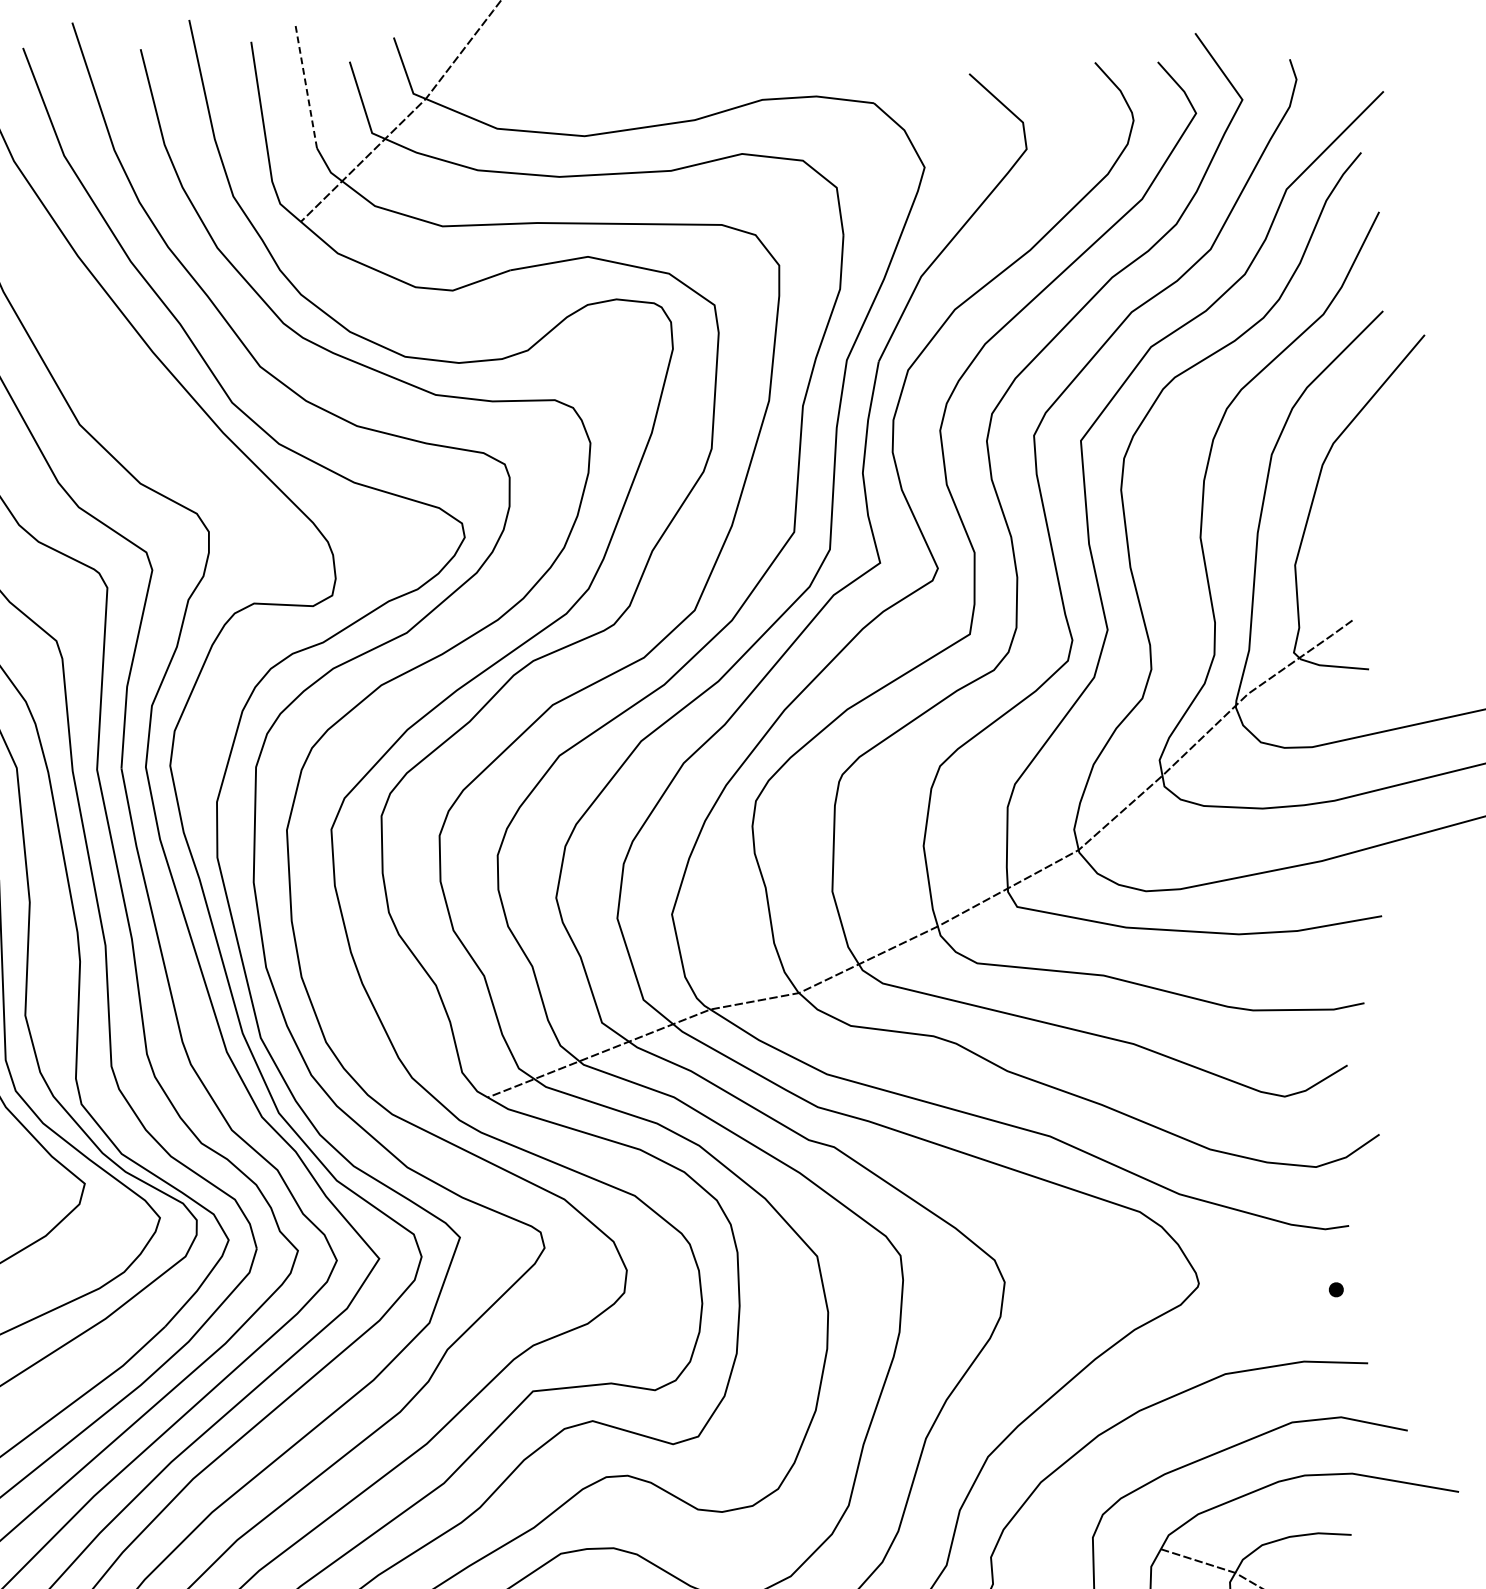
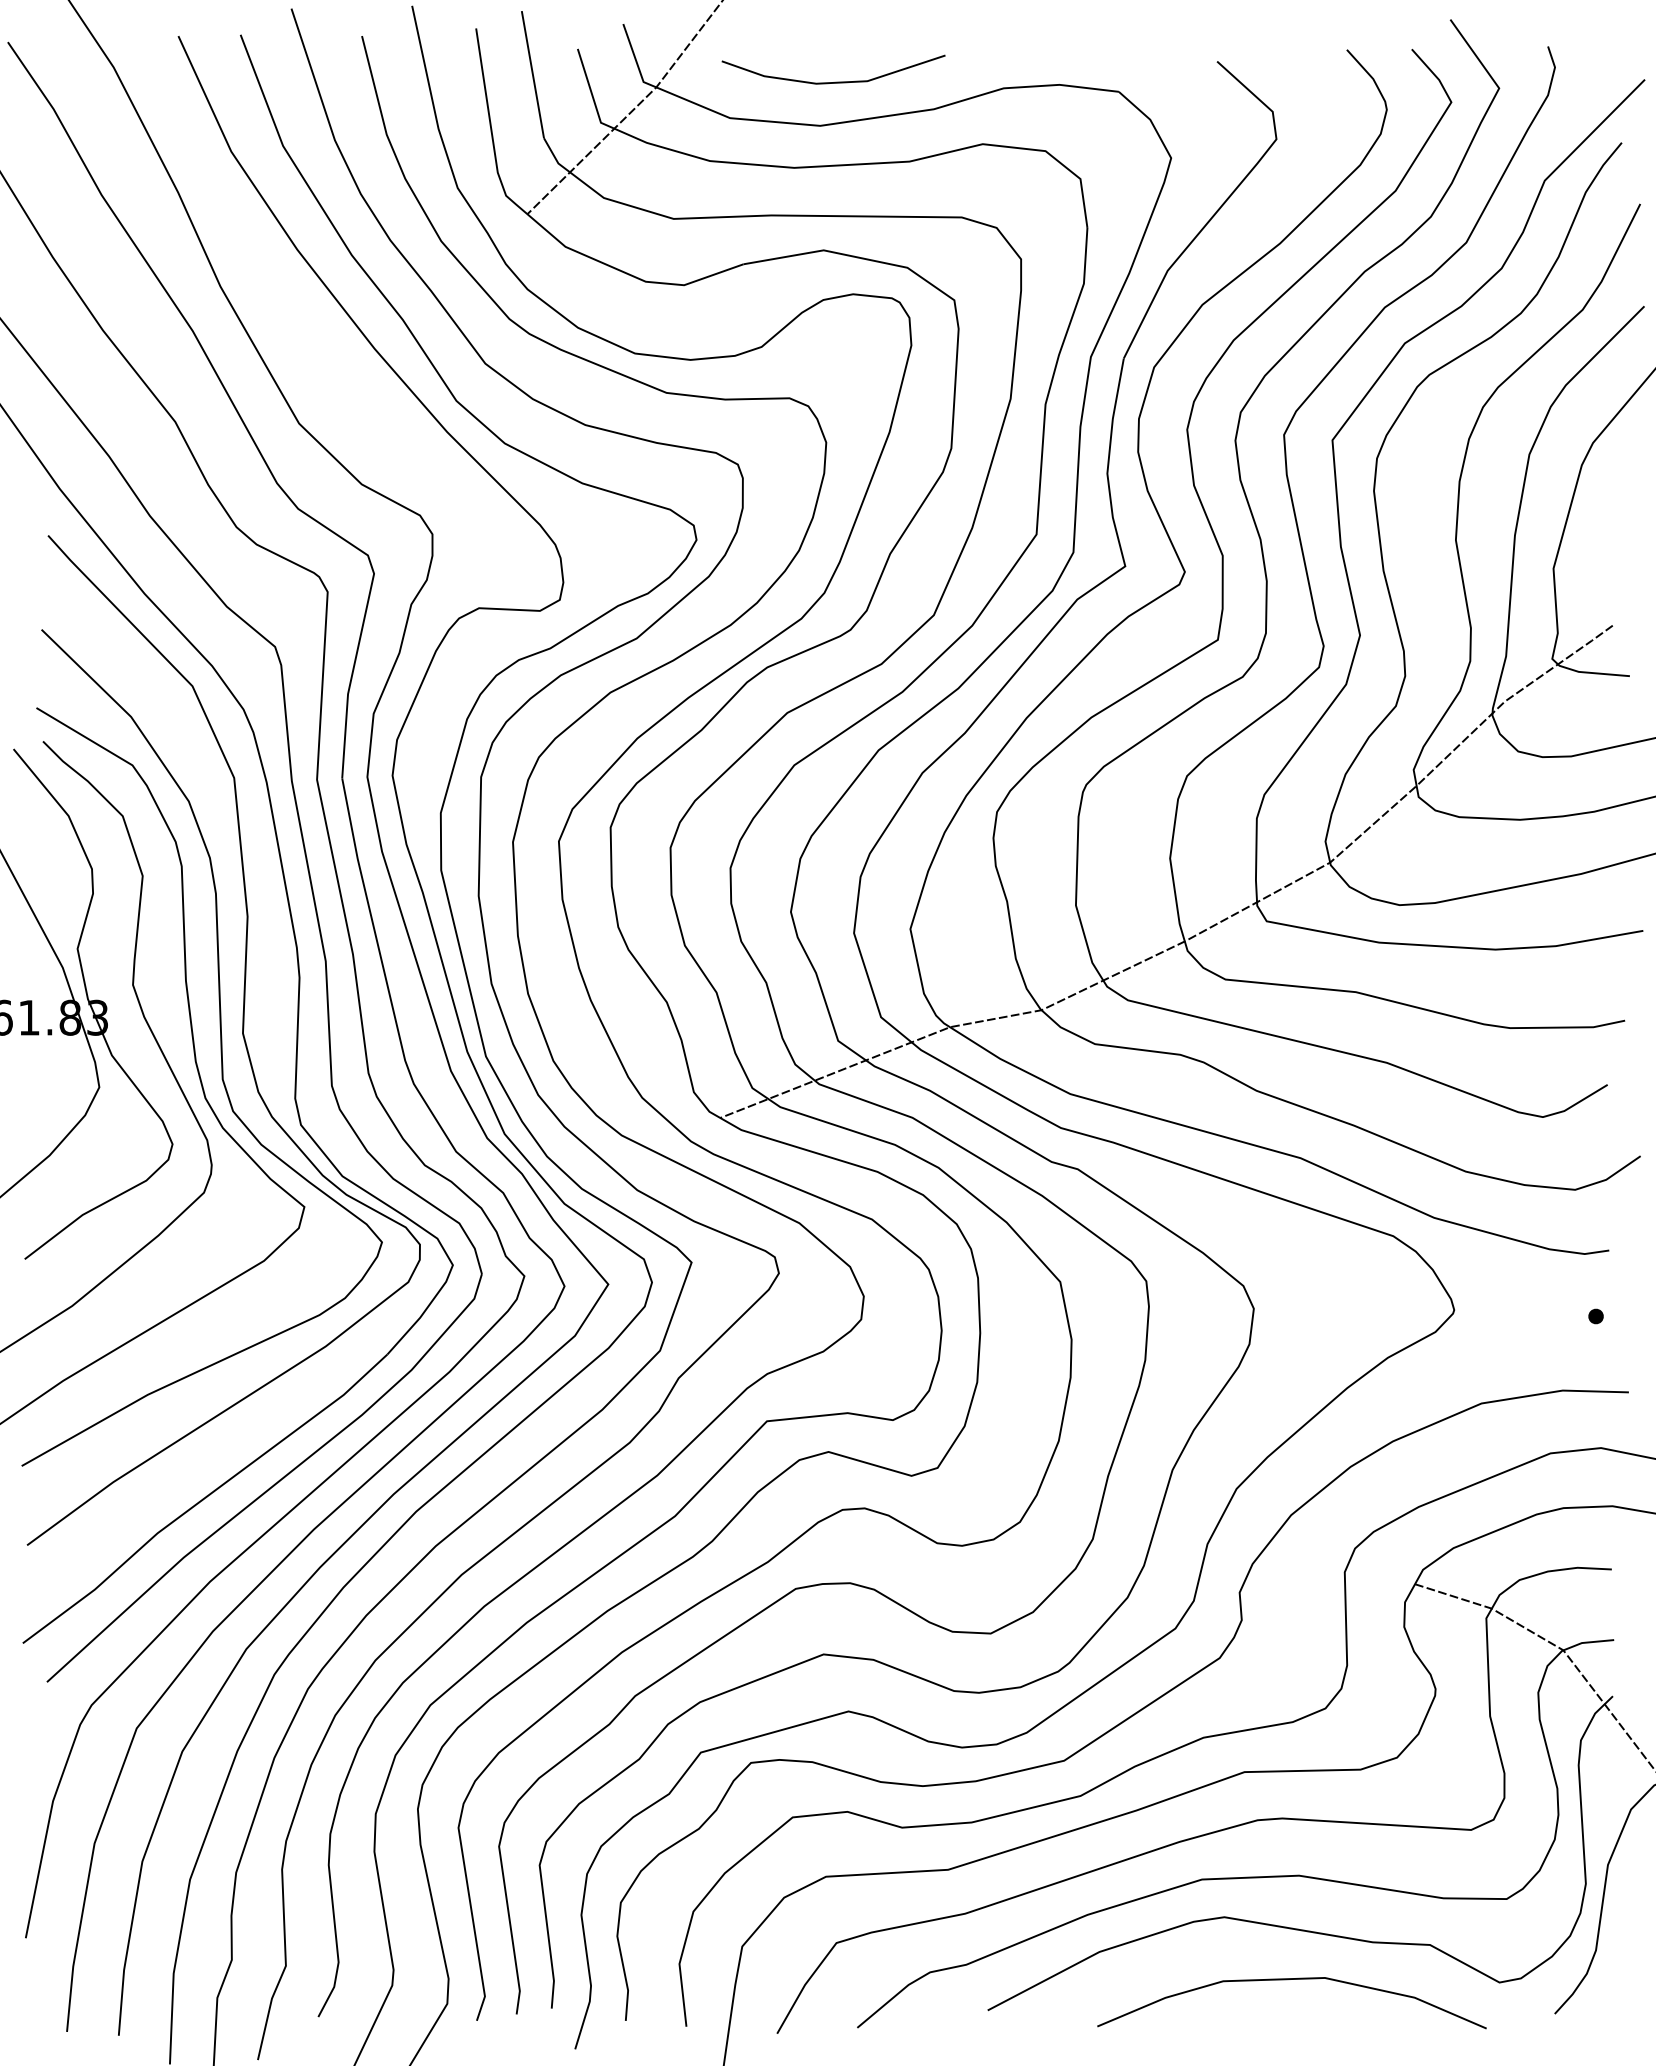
line: (305, 86) -> (532, 74), dashed -> solid
line: (599, 93) -> (835, 81), added

